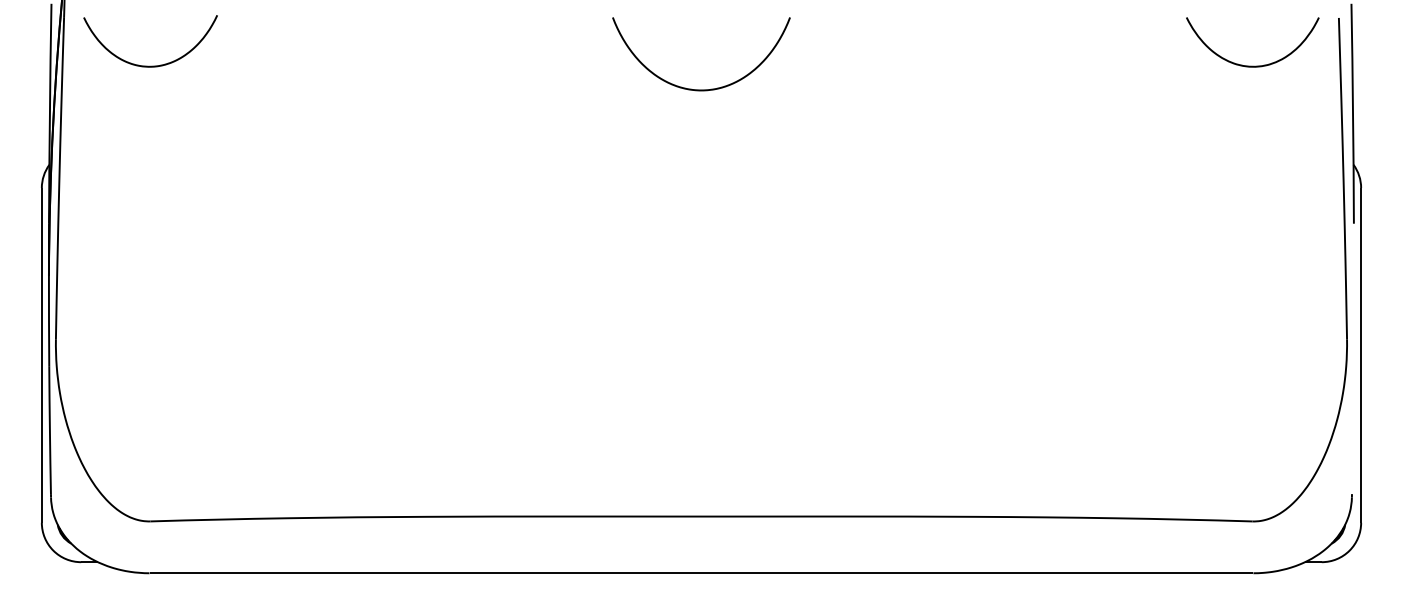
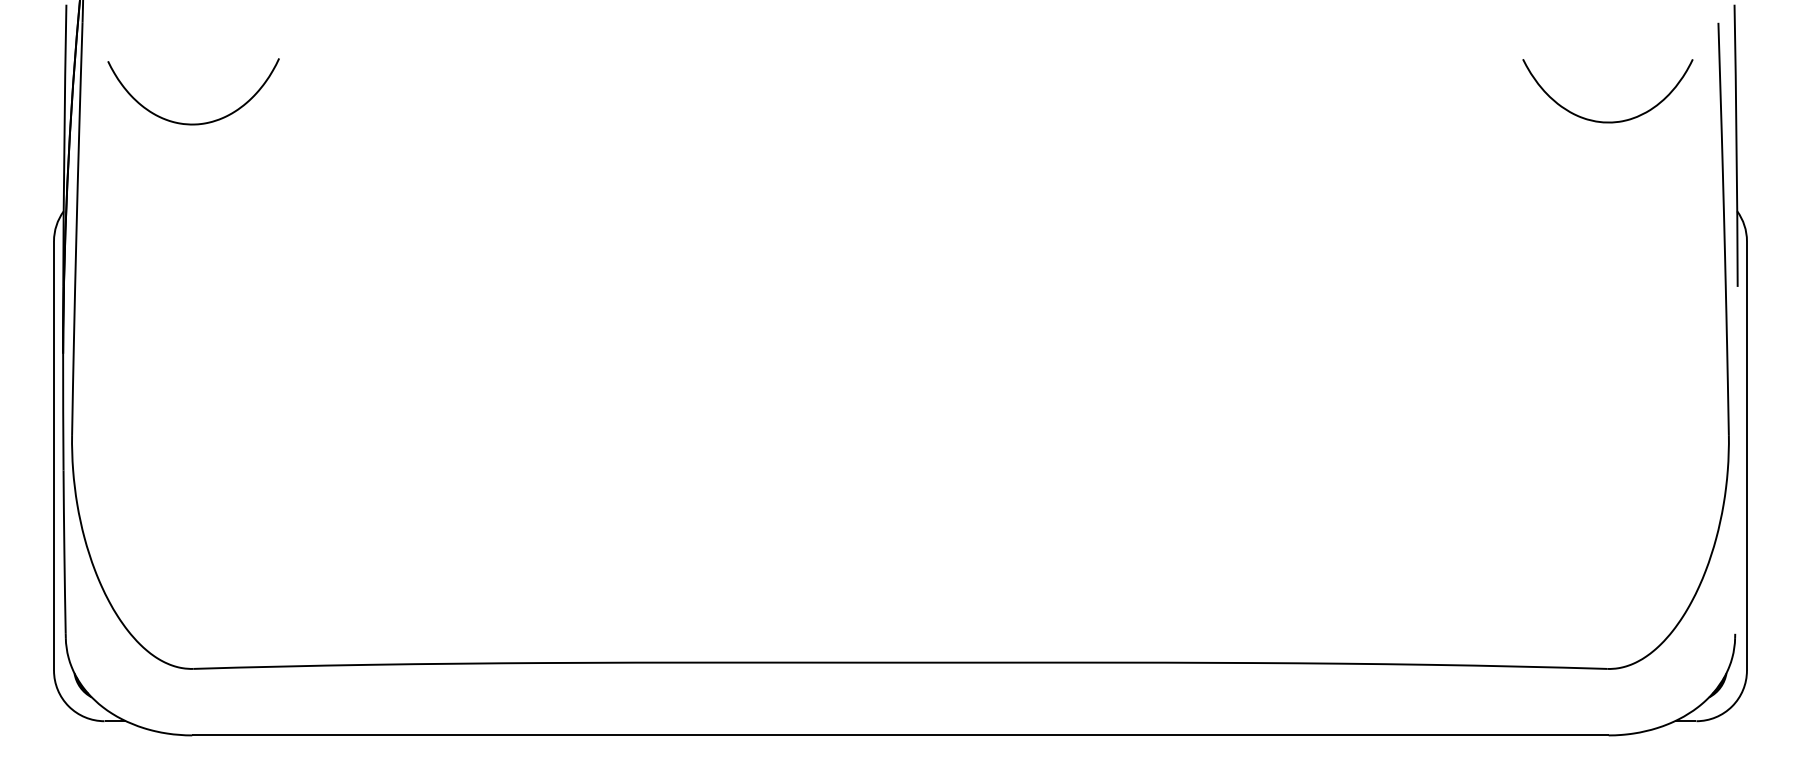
curve: (150, 65) -> (193, 123), moved
curve: (1252, 65) -> (1607, 121), moved
curve: (698, 89) -> (896, 114), removed

